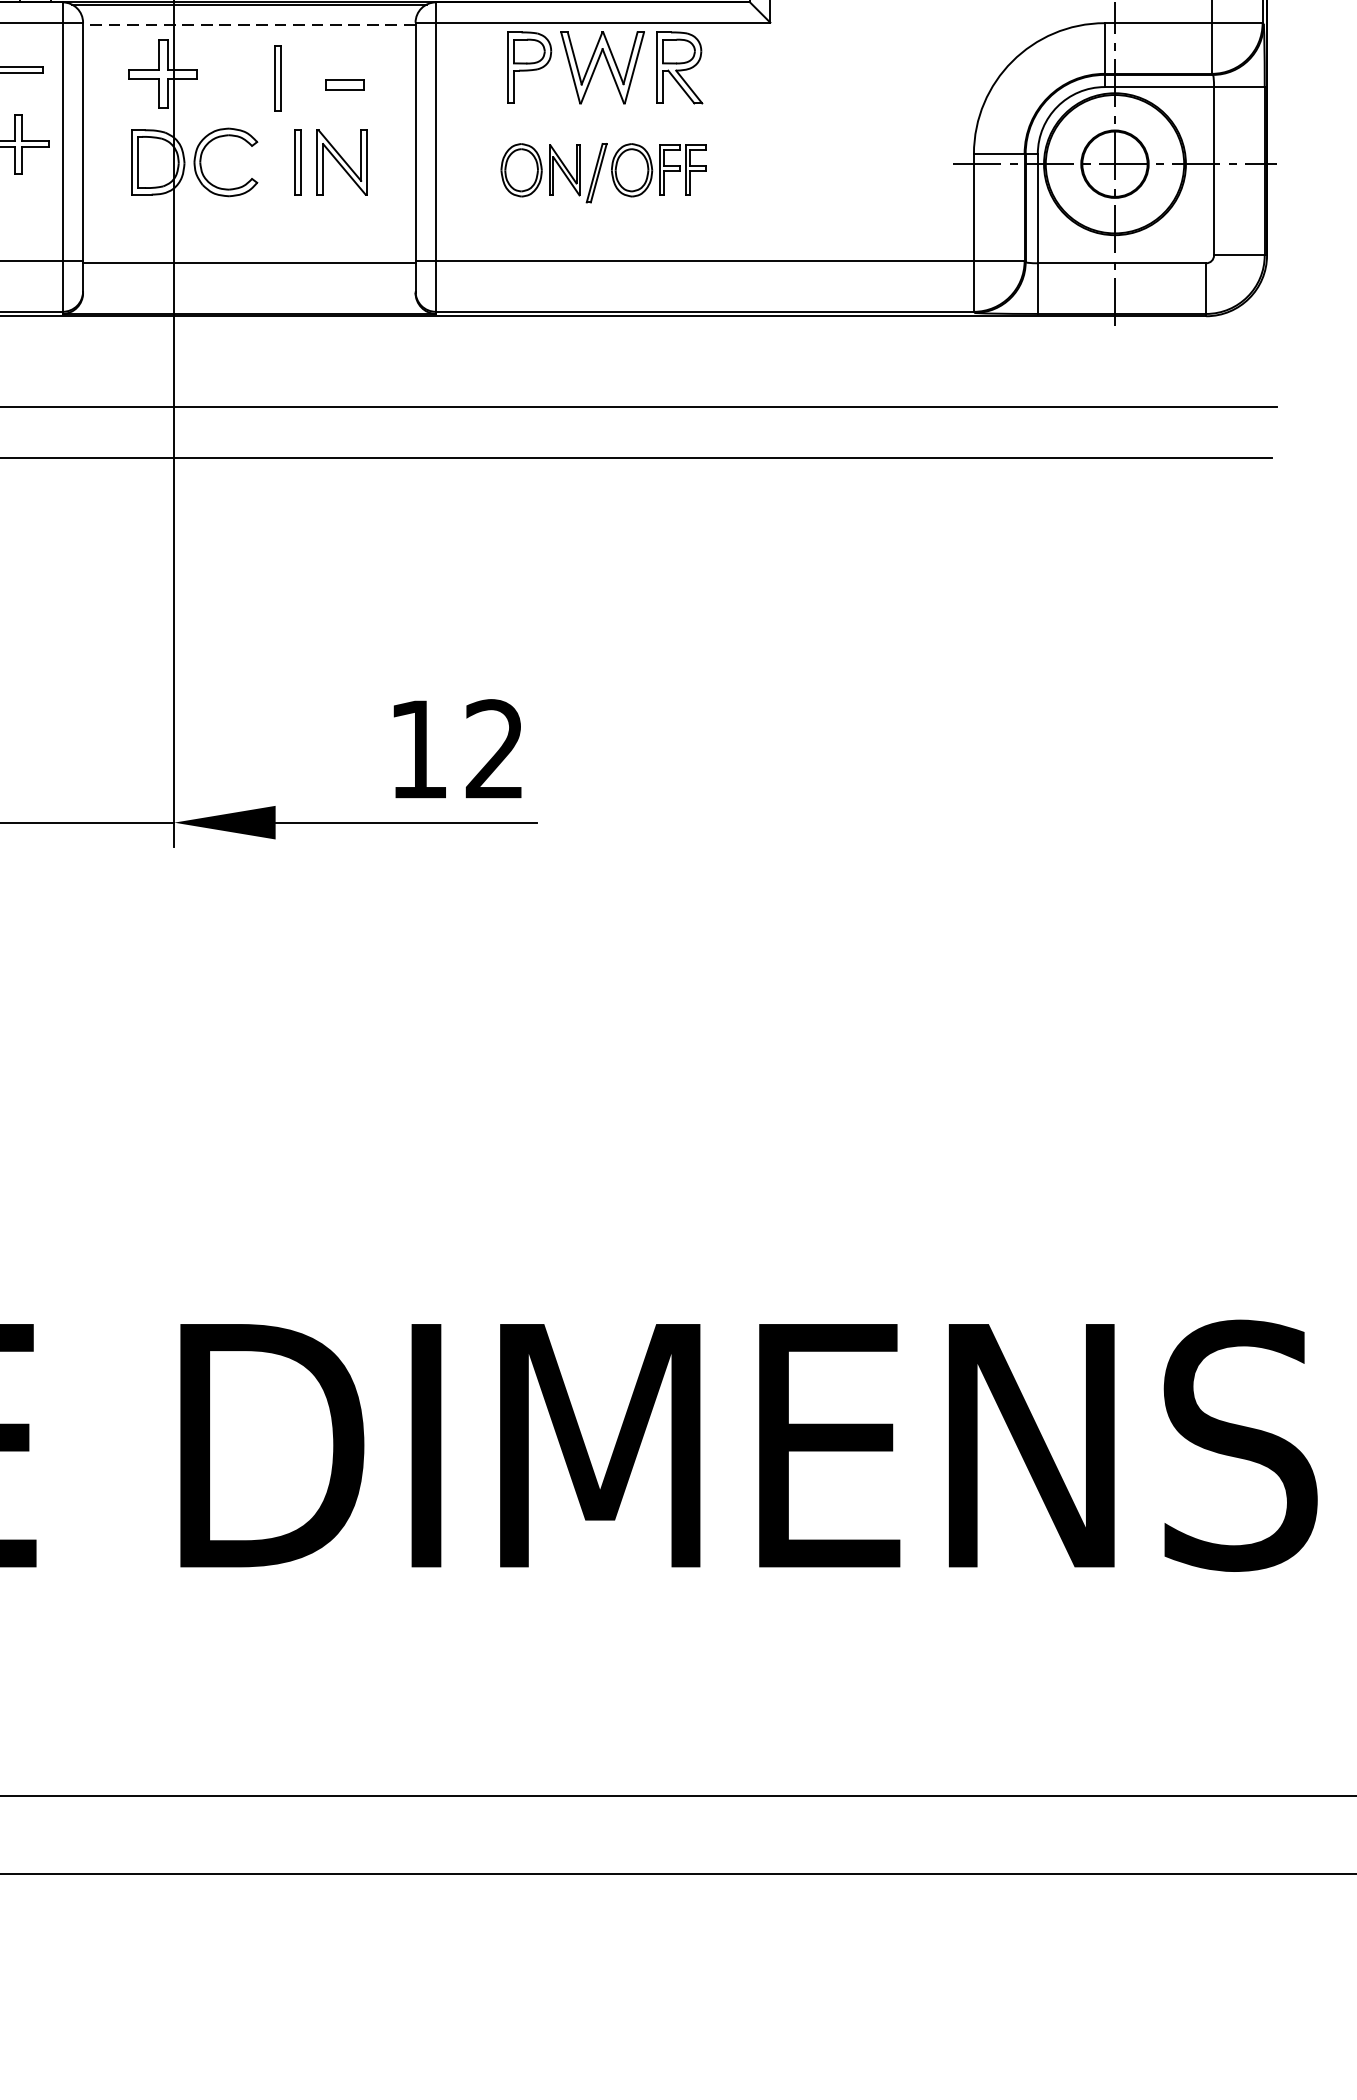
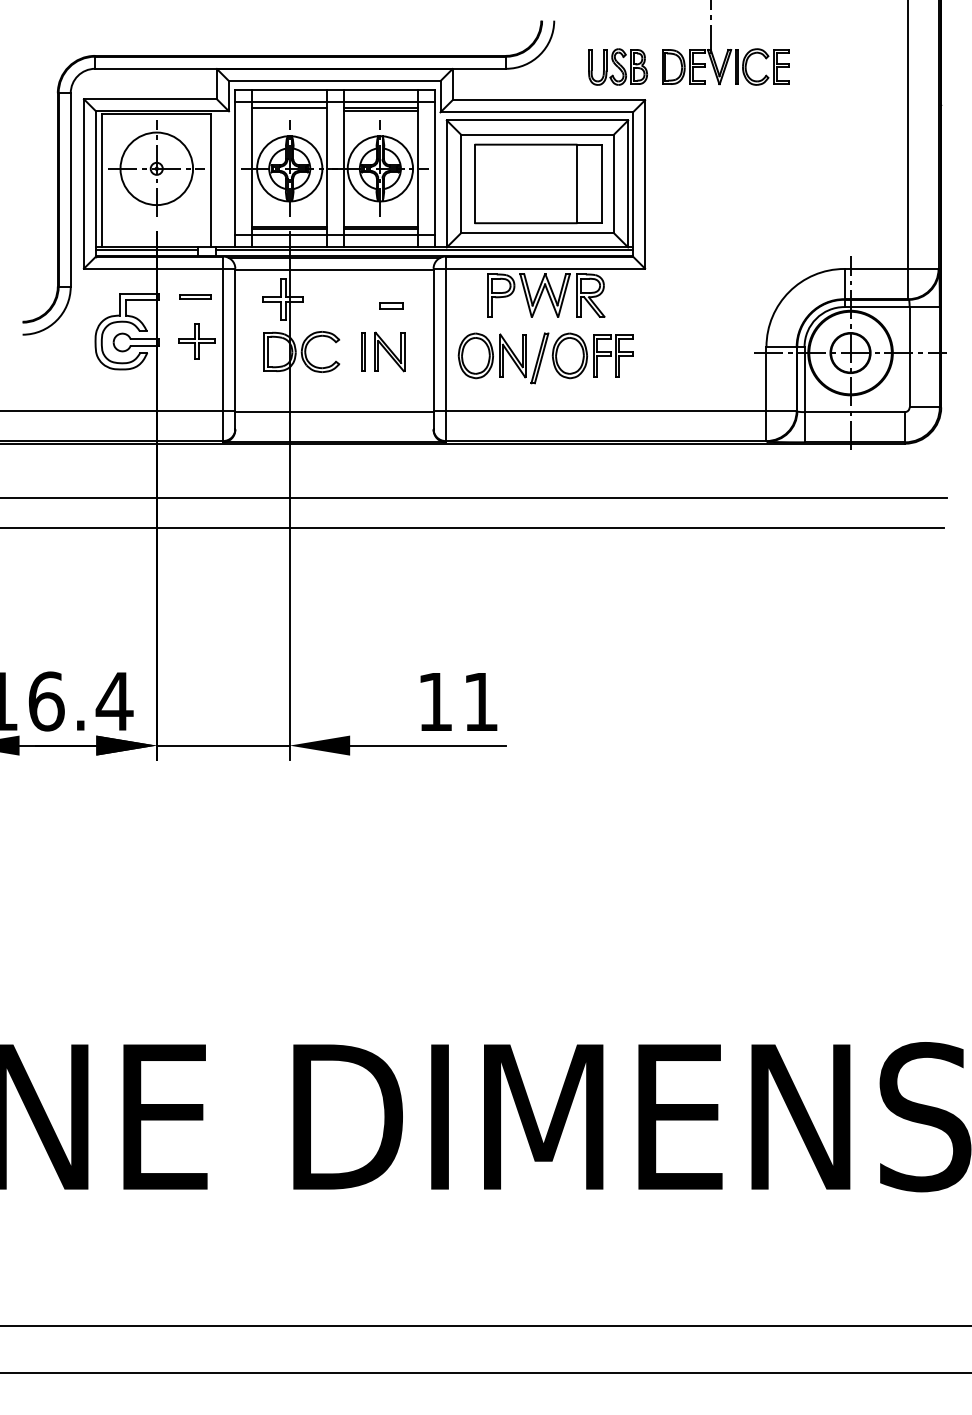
line: (247, 24) -> (333, 269), dashed -> solid
line: (276, 77) -> (350, 301), removed
part: (603, 173) -> (545, 358), size x1.43
text: (494, 748) -> (480, 701), 12 -> 11

